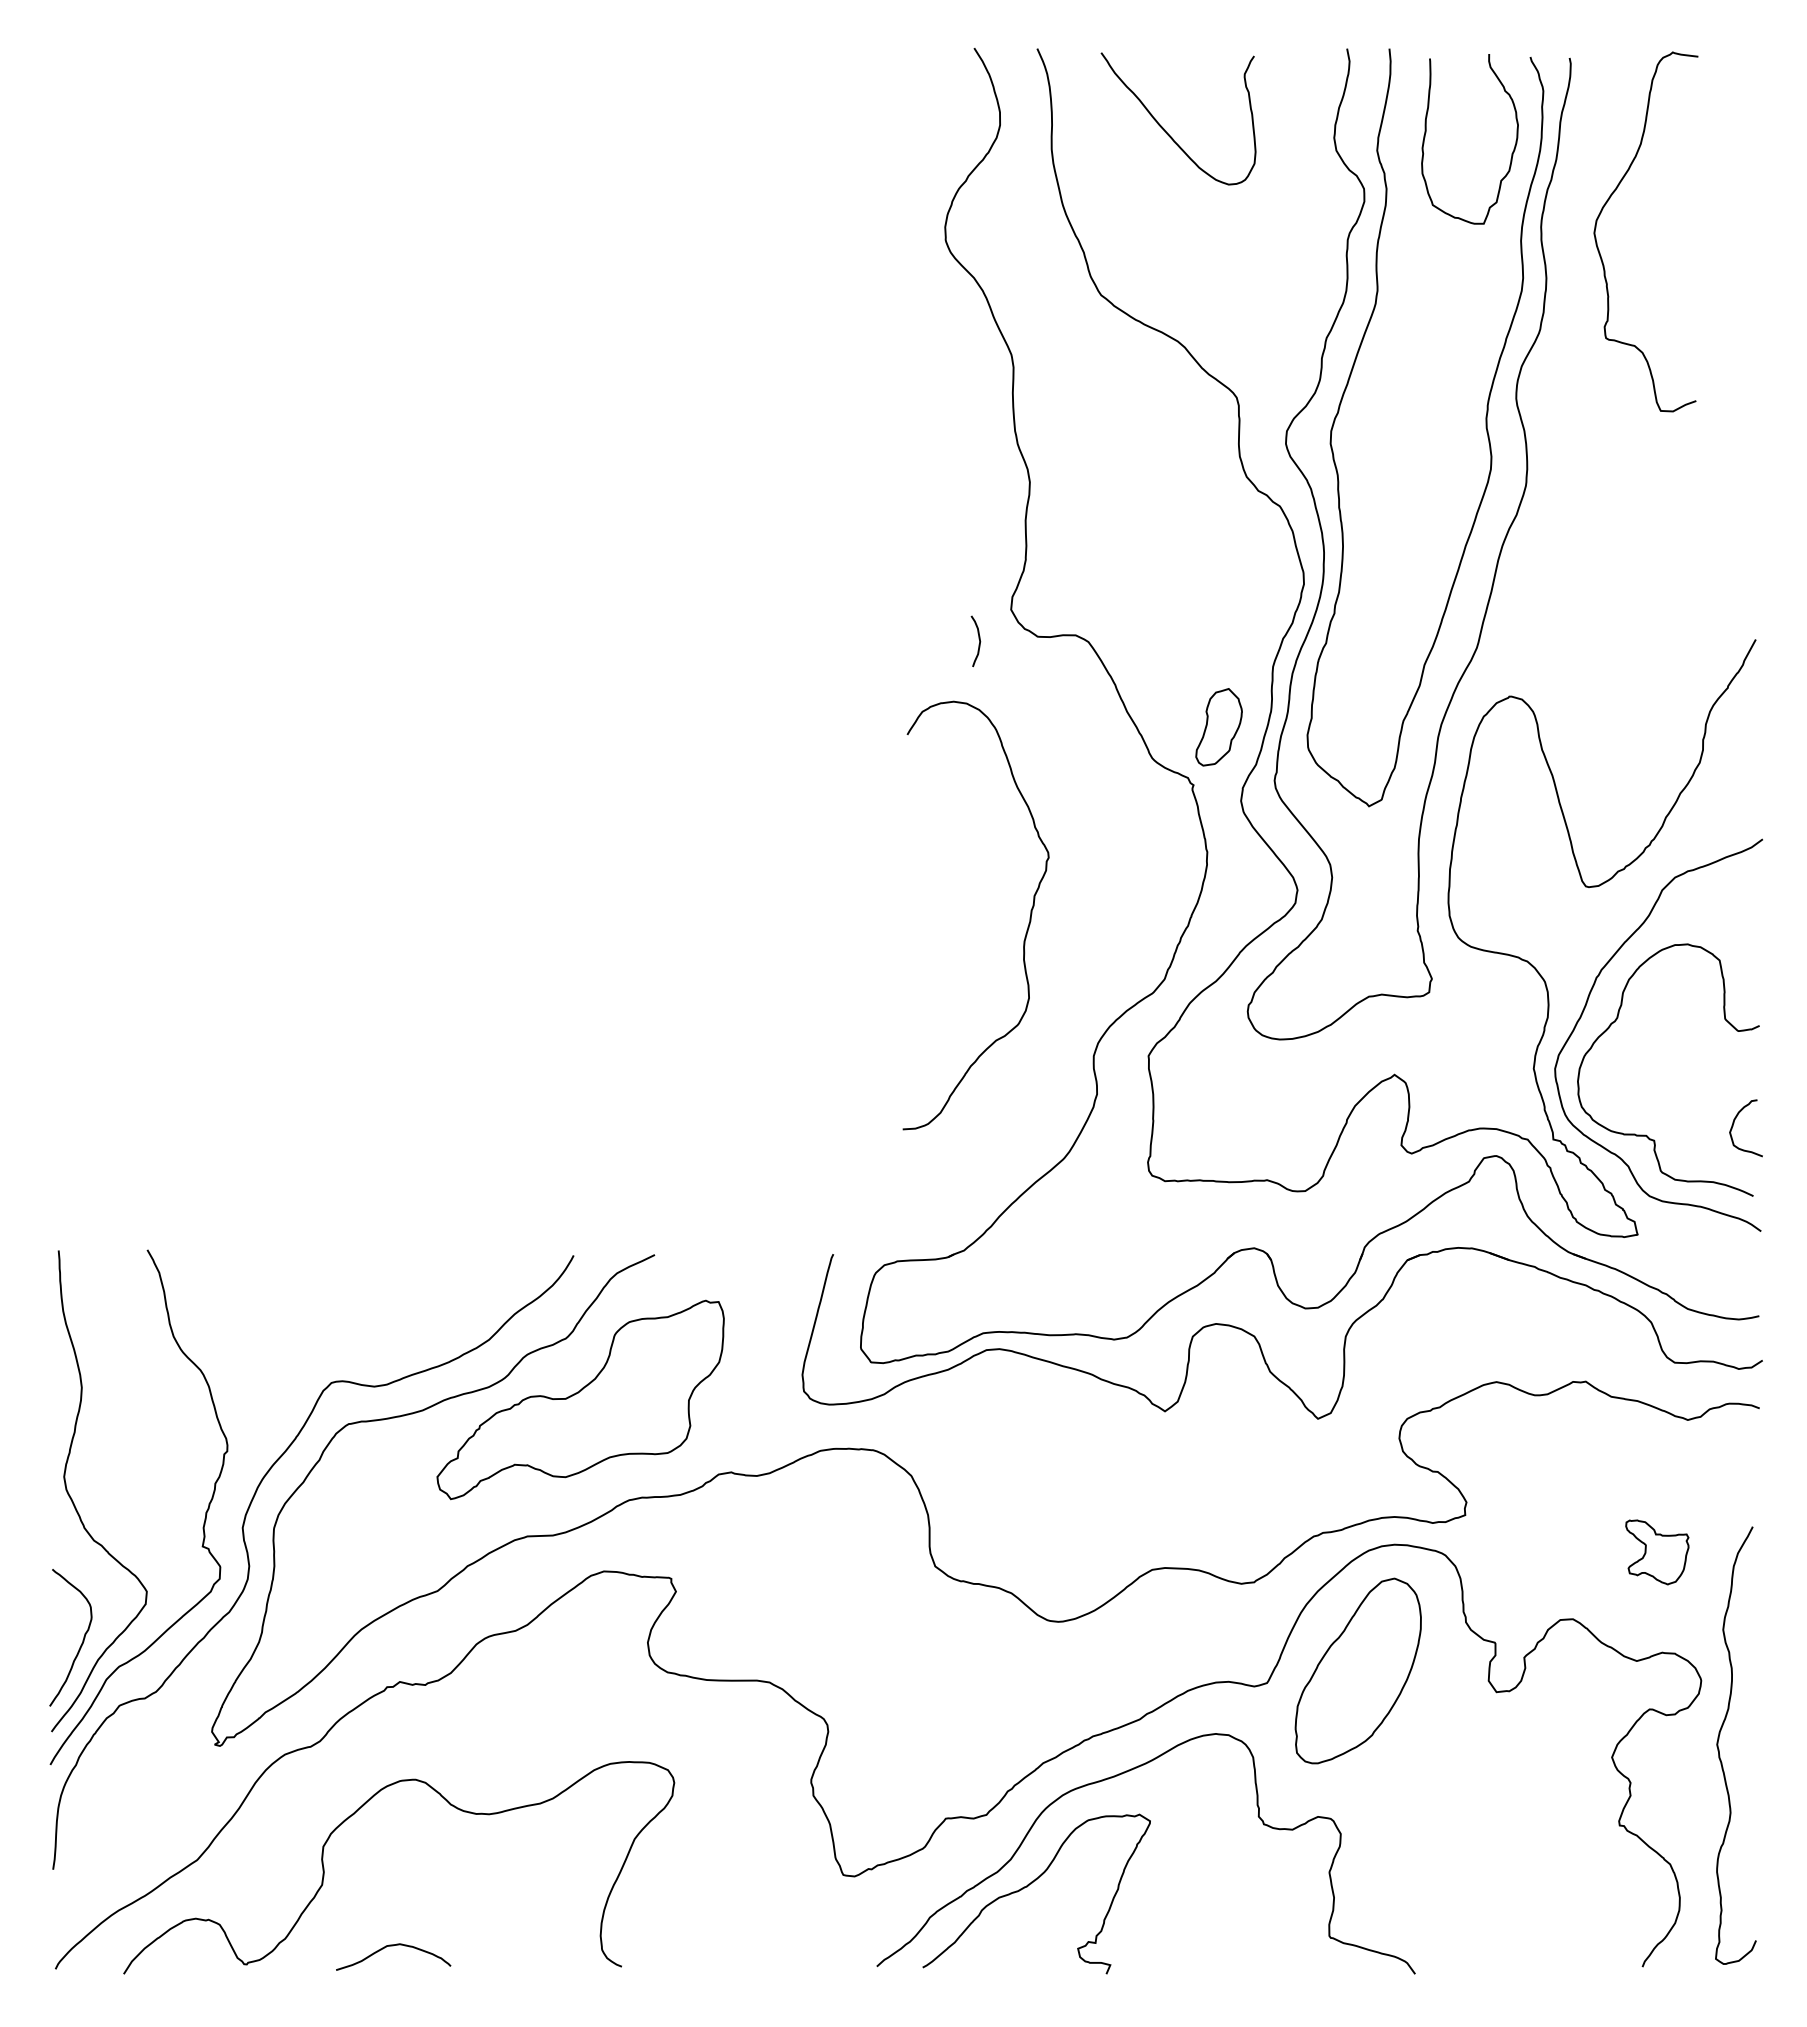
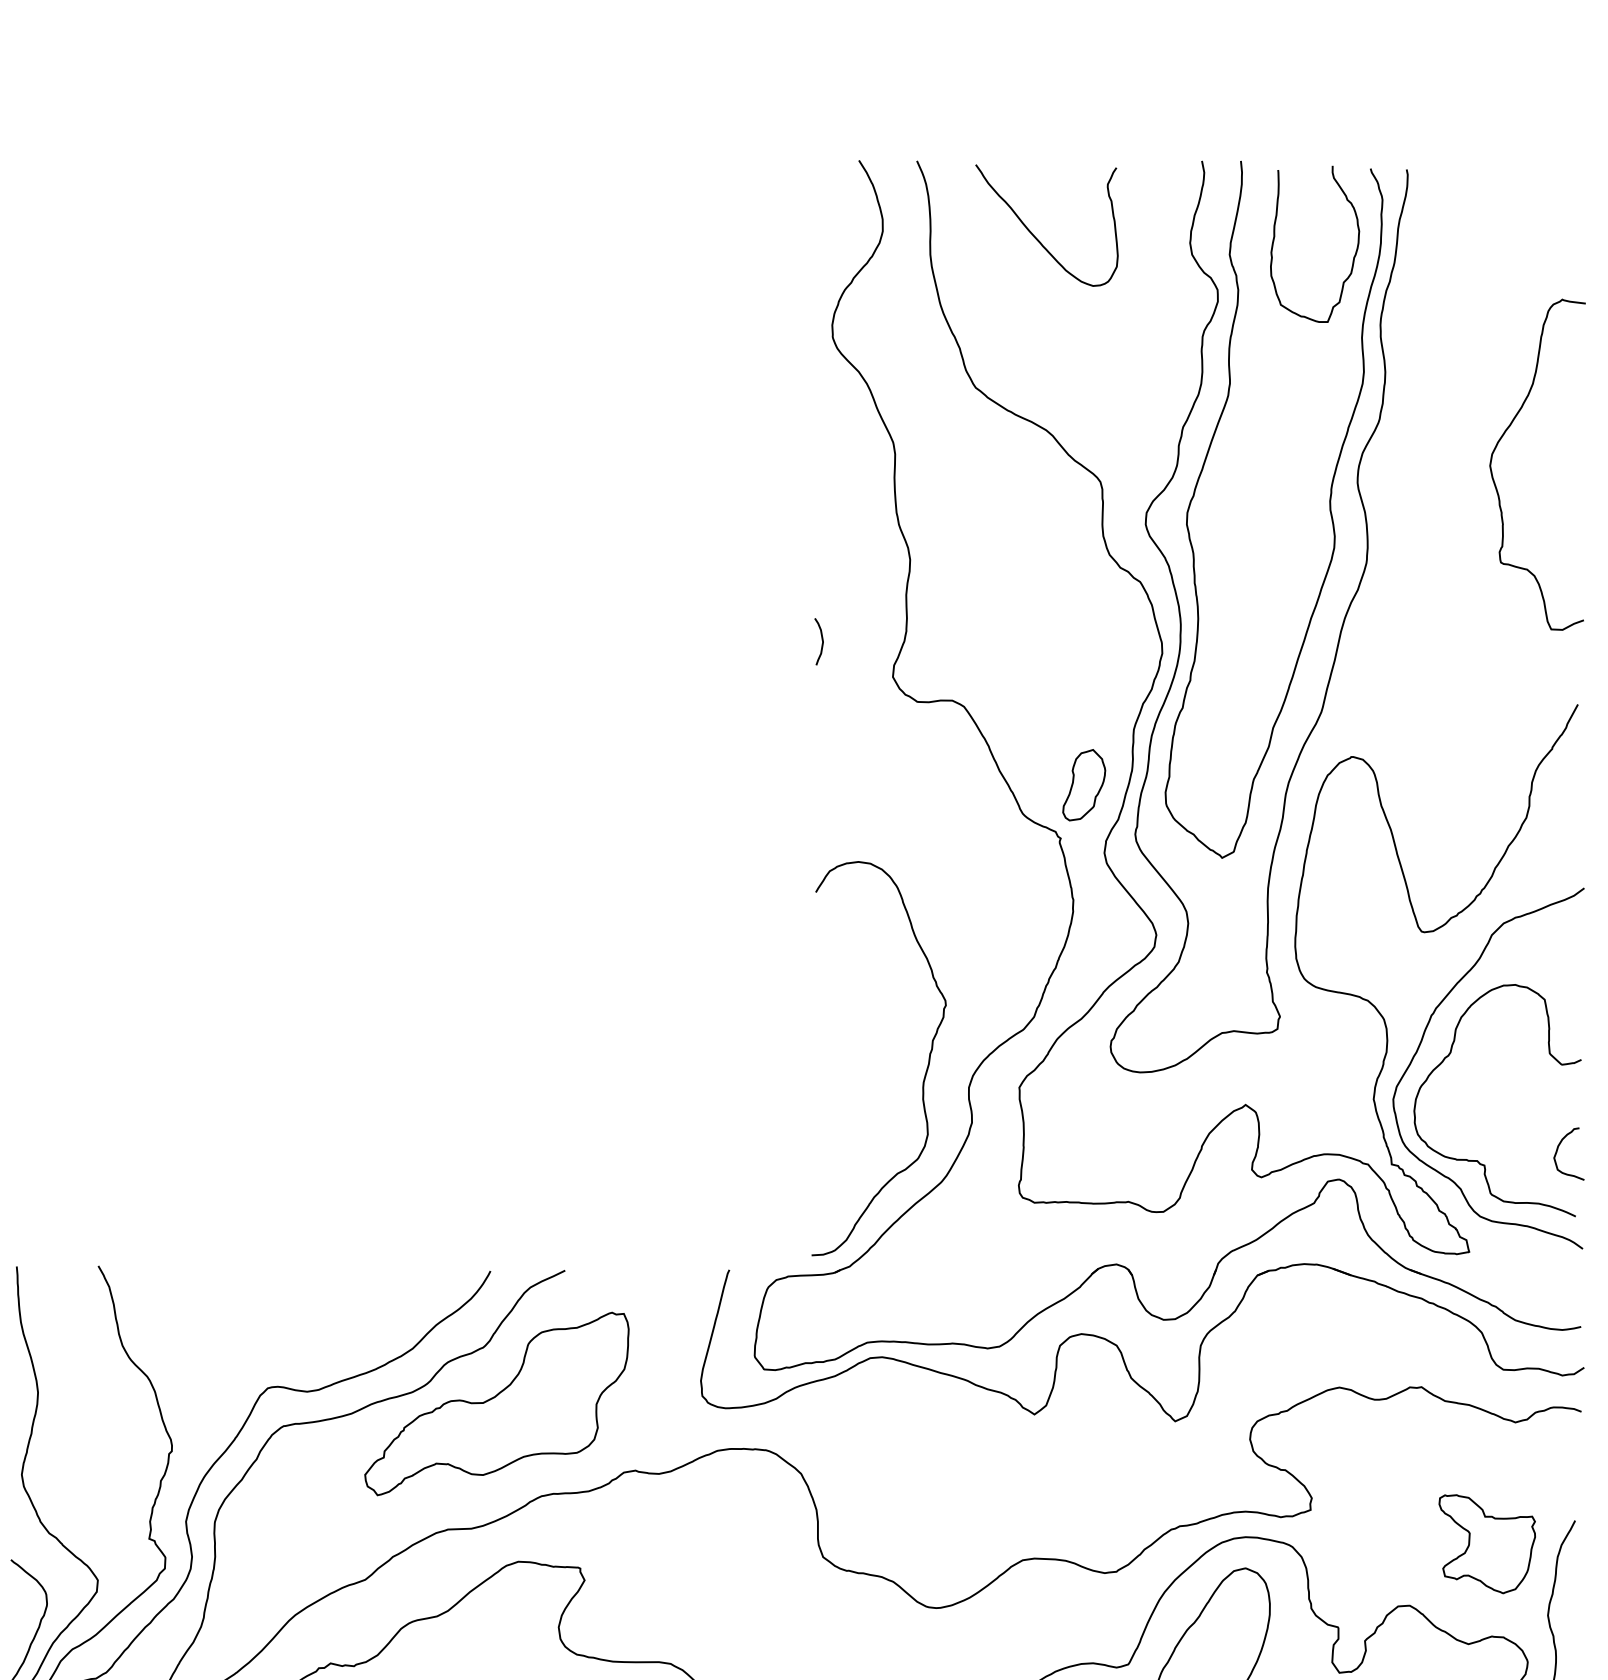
curve: (1603, 209) -> (1498, 444), moved
curve: (978, 639) -> (821, 640), moved
curve: (1025, 933) -> (924, 1075), moved
part: (1657, 1552) -> (1487, 1544), size x1.67

